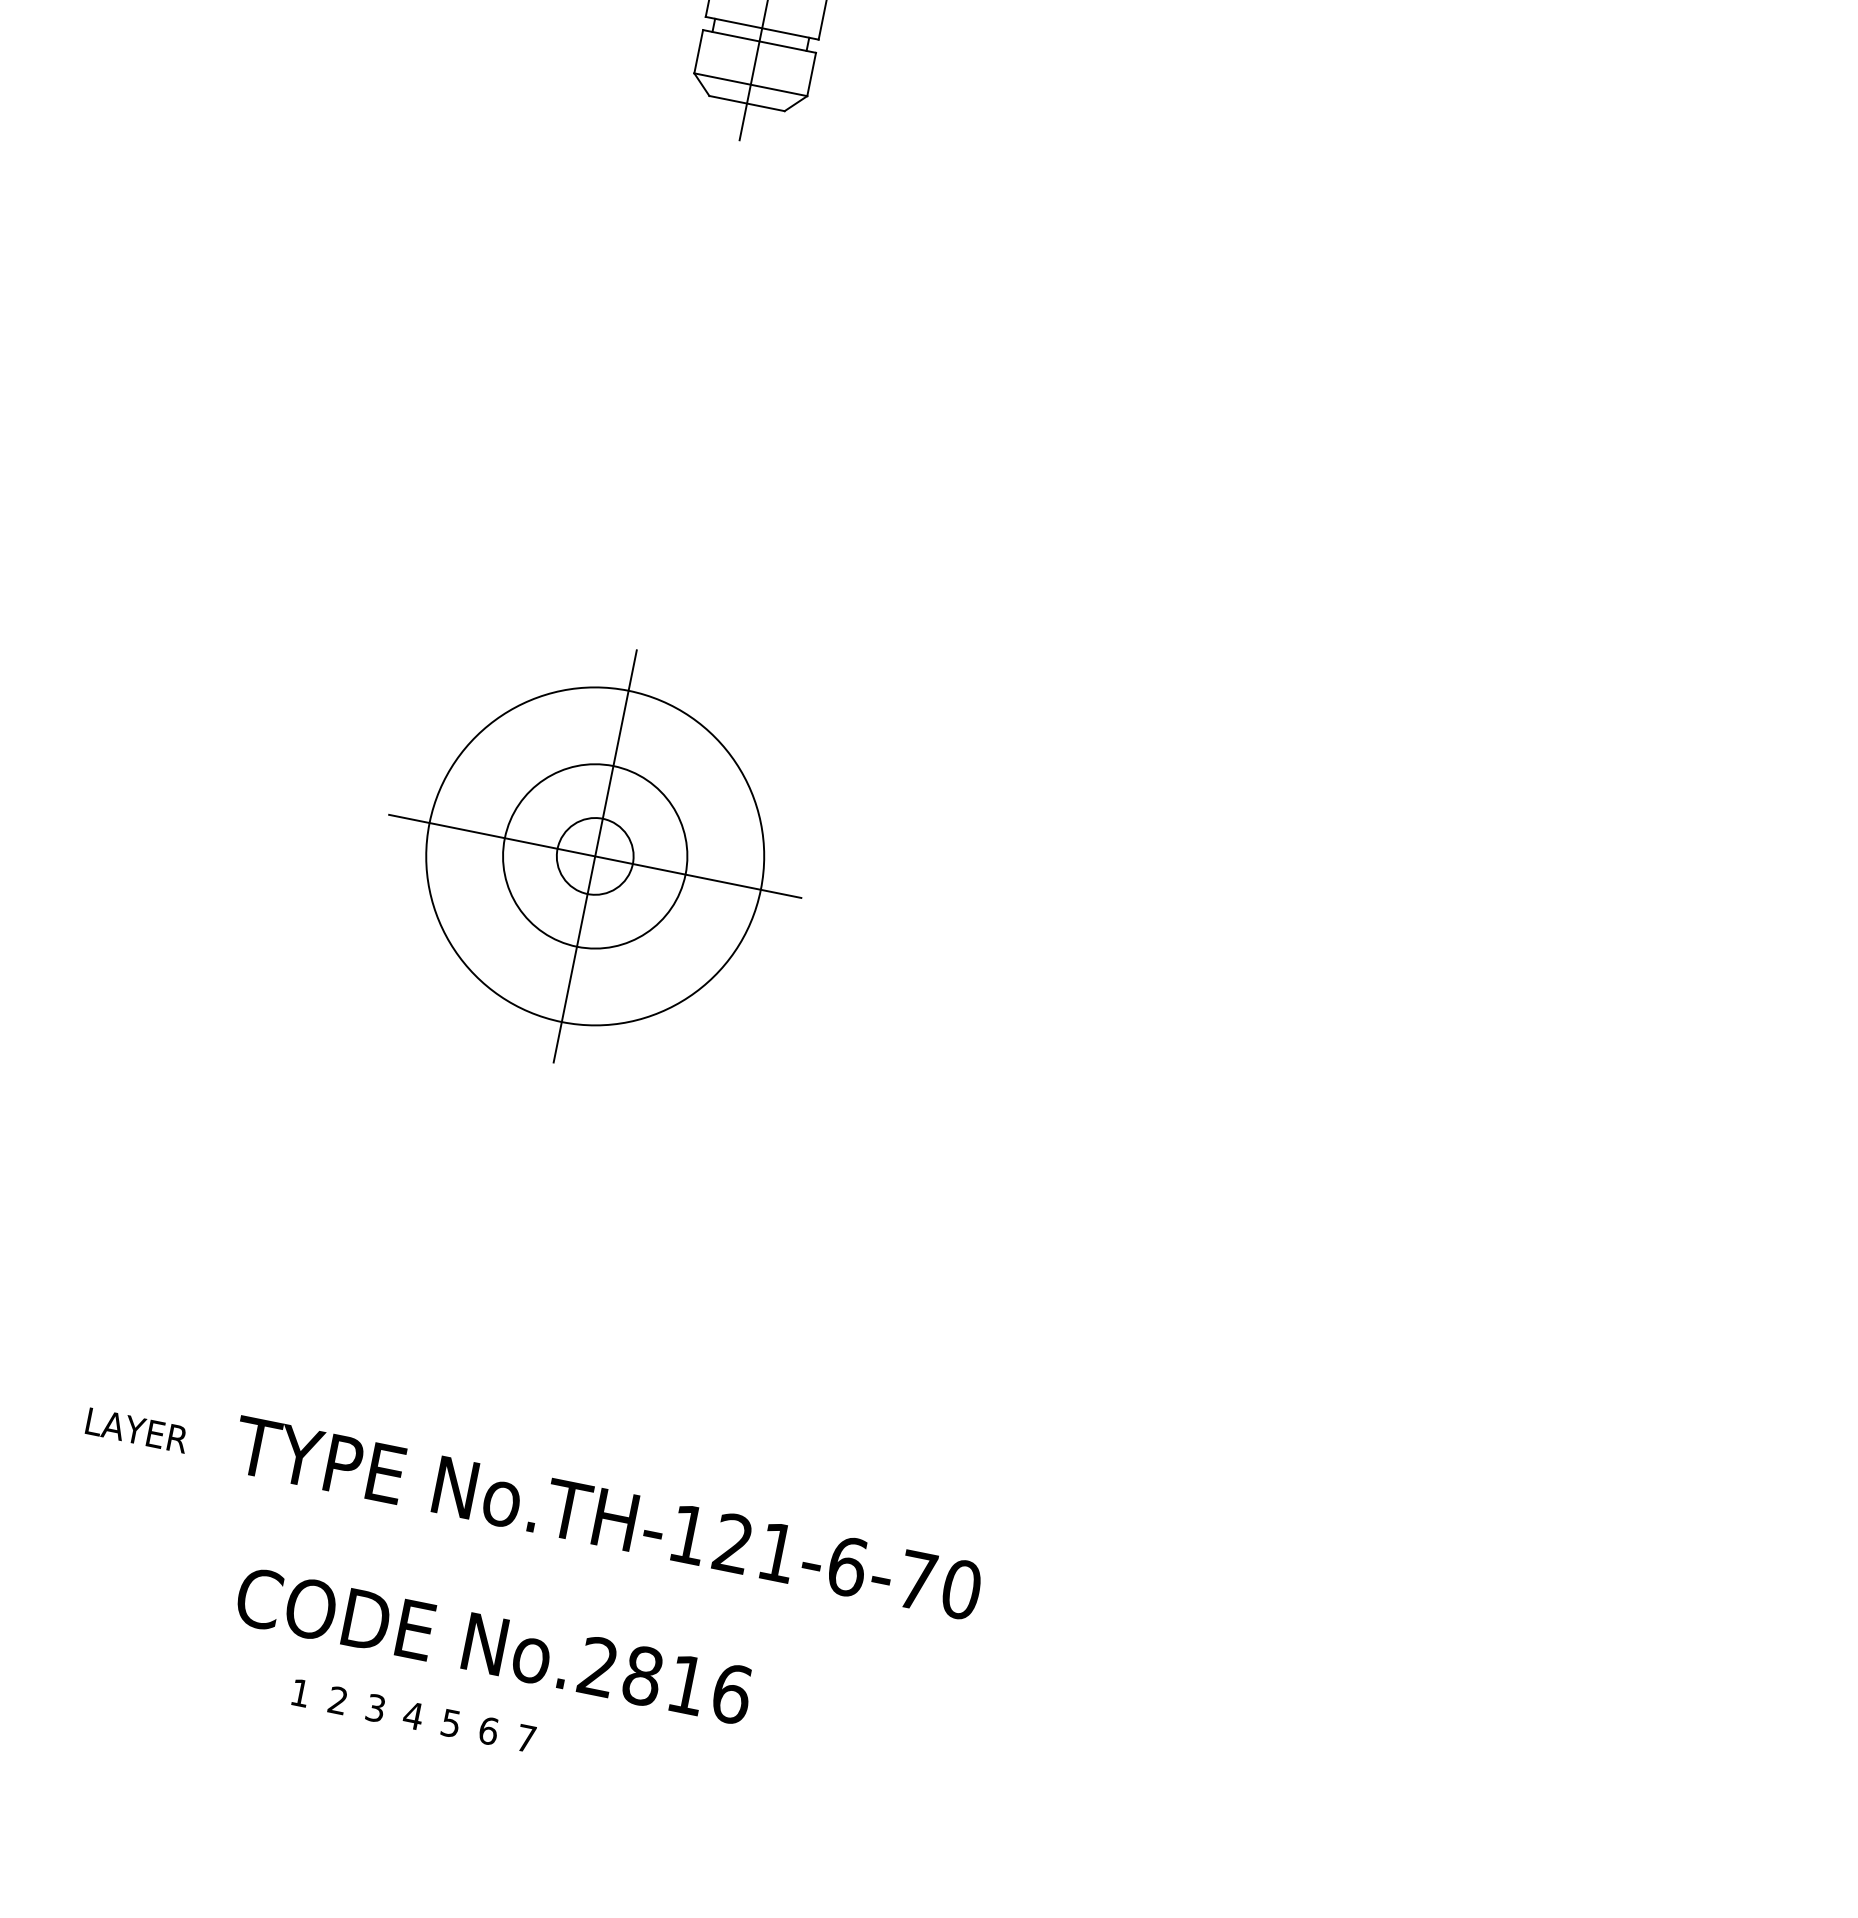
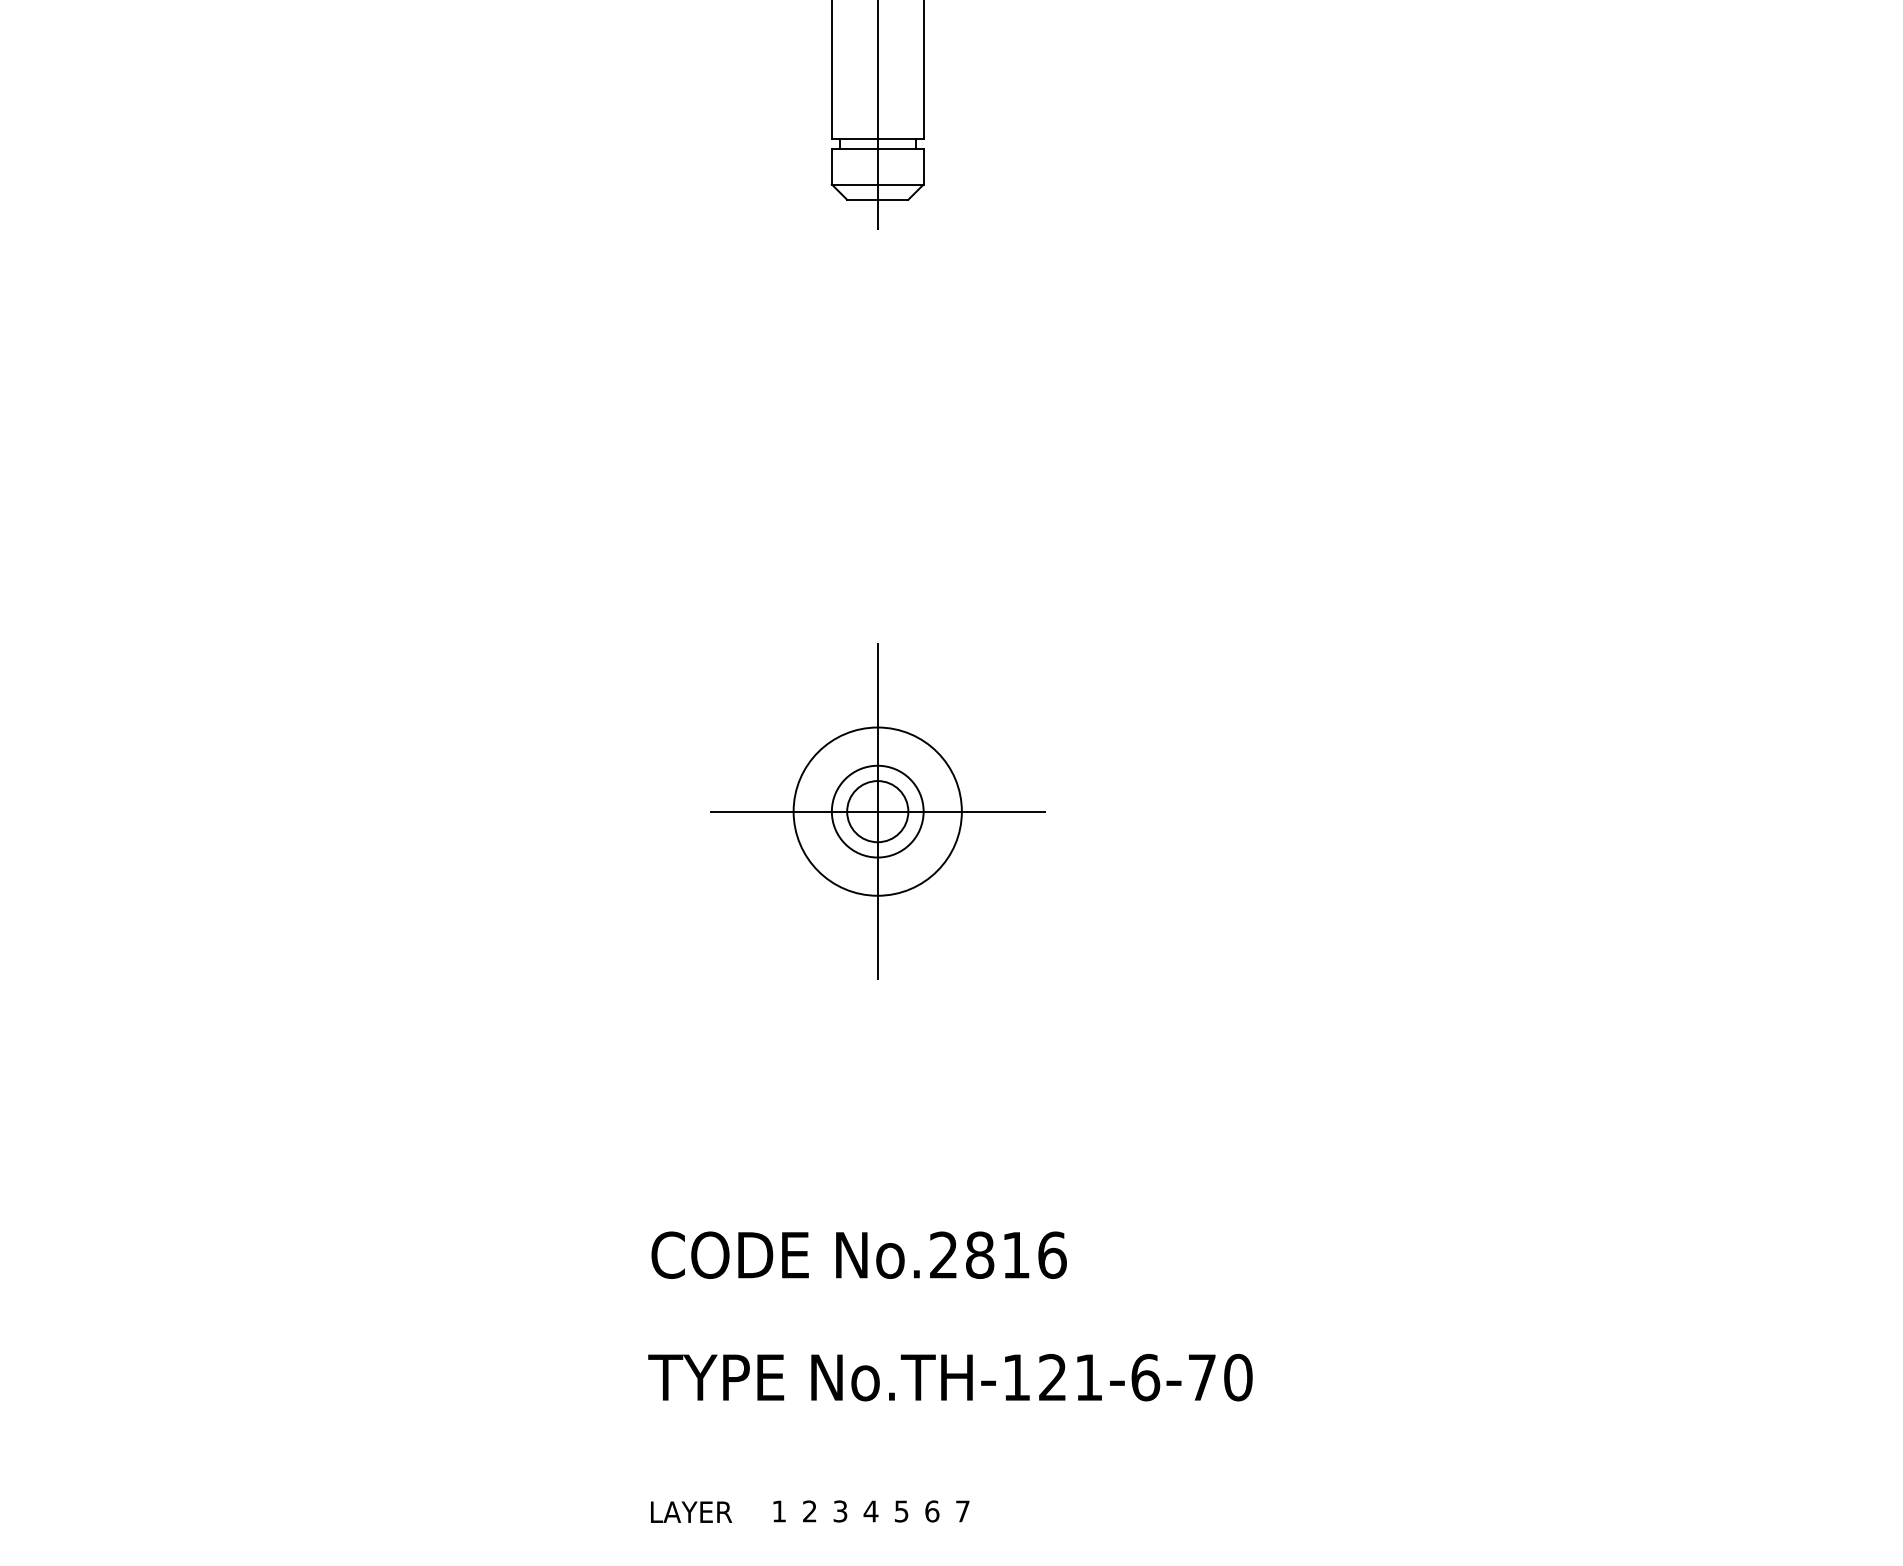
circle: (594, 856) -> (877, 811), size x0.62
circle: (594, 856) -> (877, 811), size x0.62
text: (137, 1429) -> (691, 1511), moved
text: (607, 1518) -> (950, 1377), moved
text: (493, 1644) -> (858, 1254), moved

